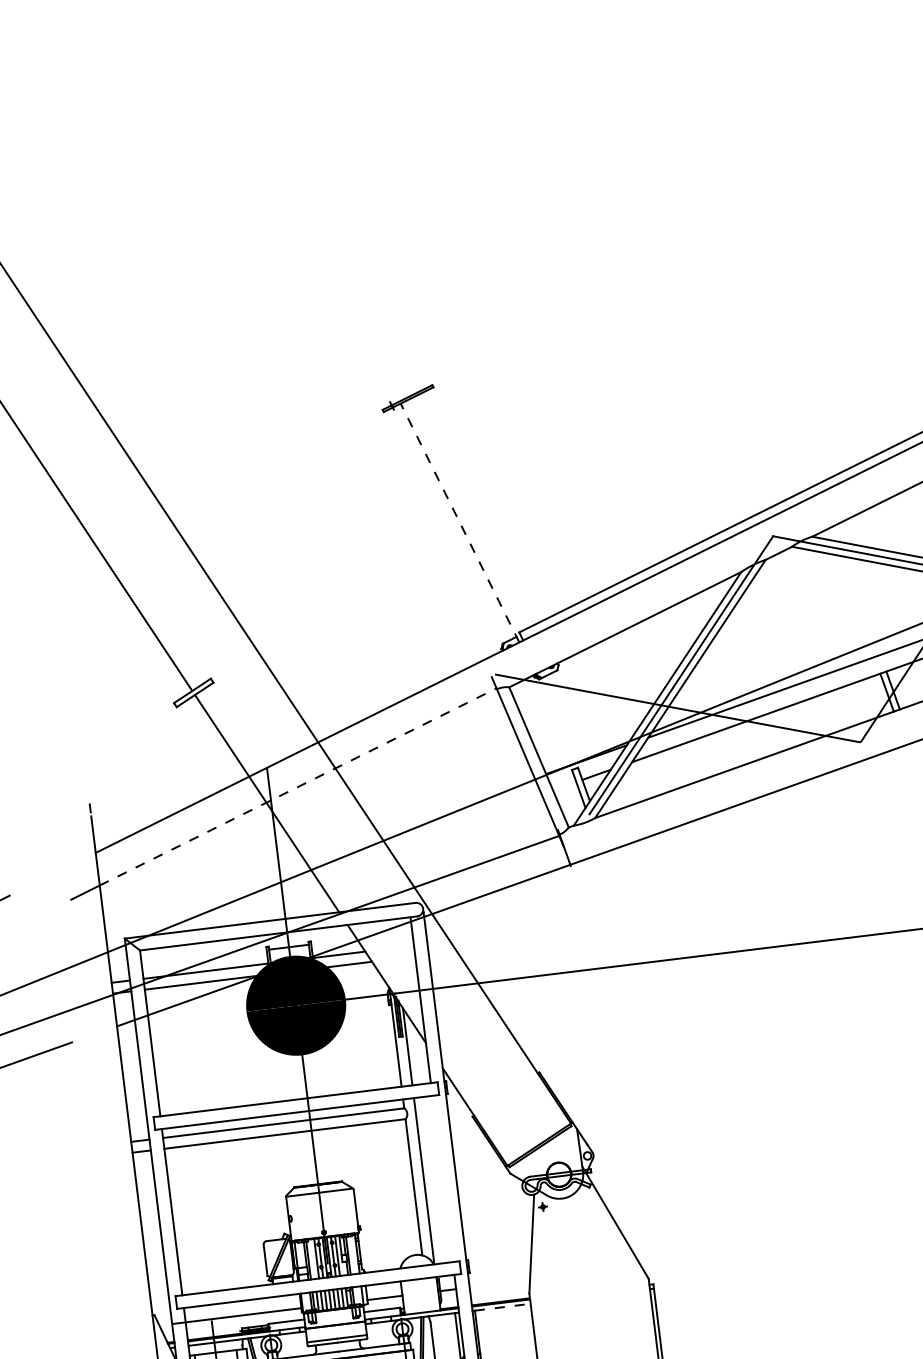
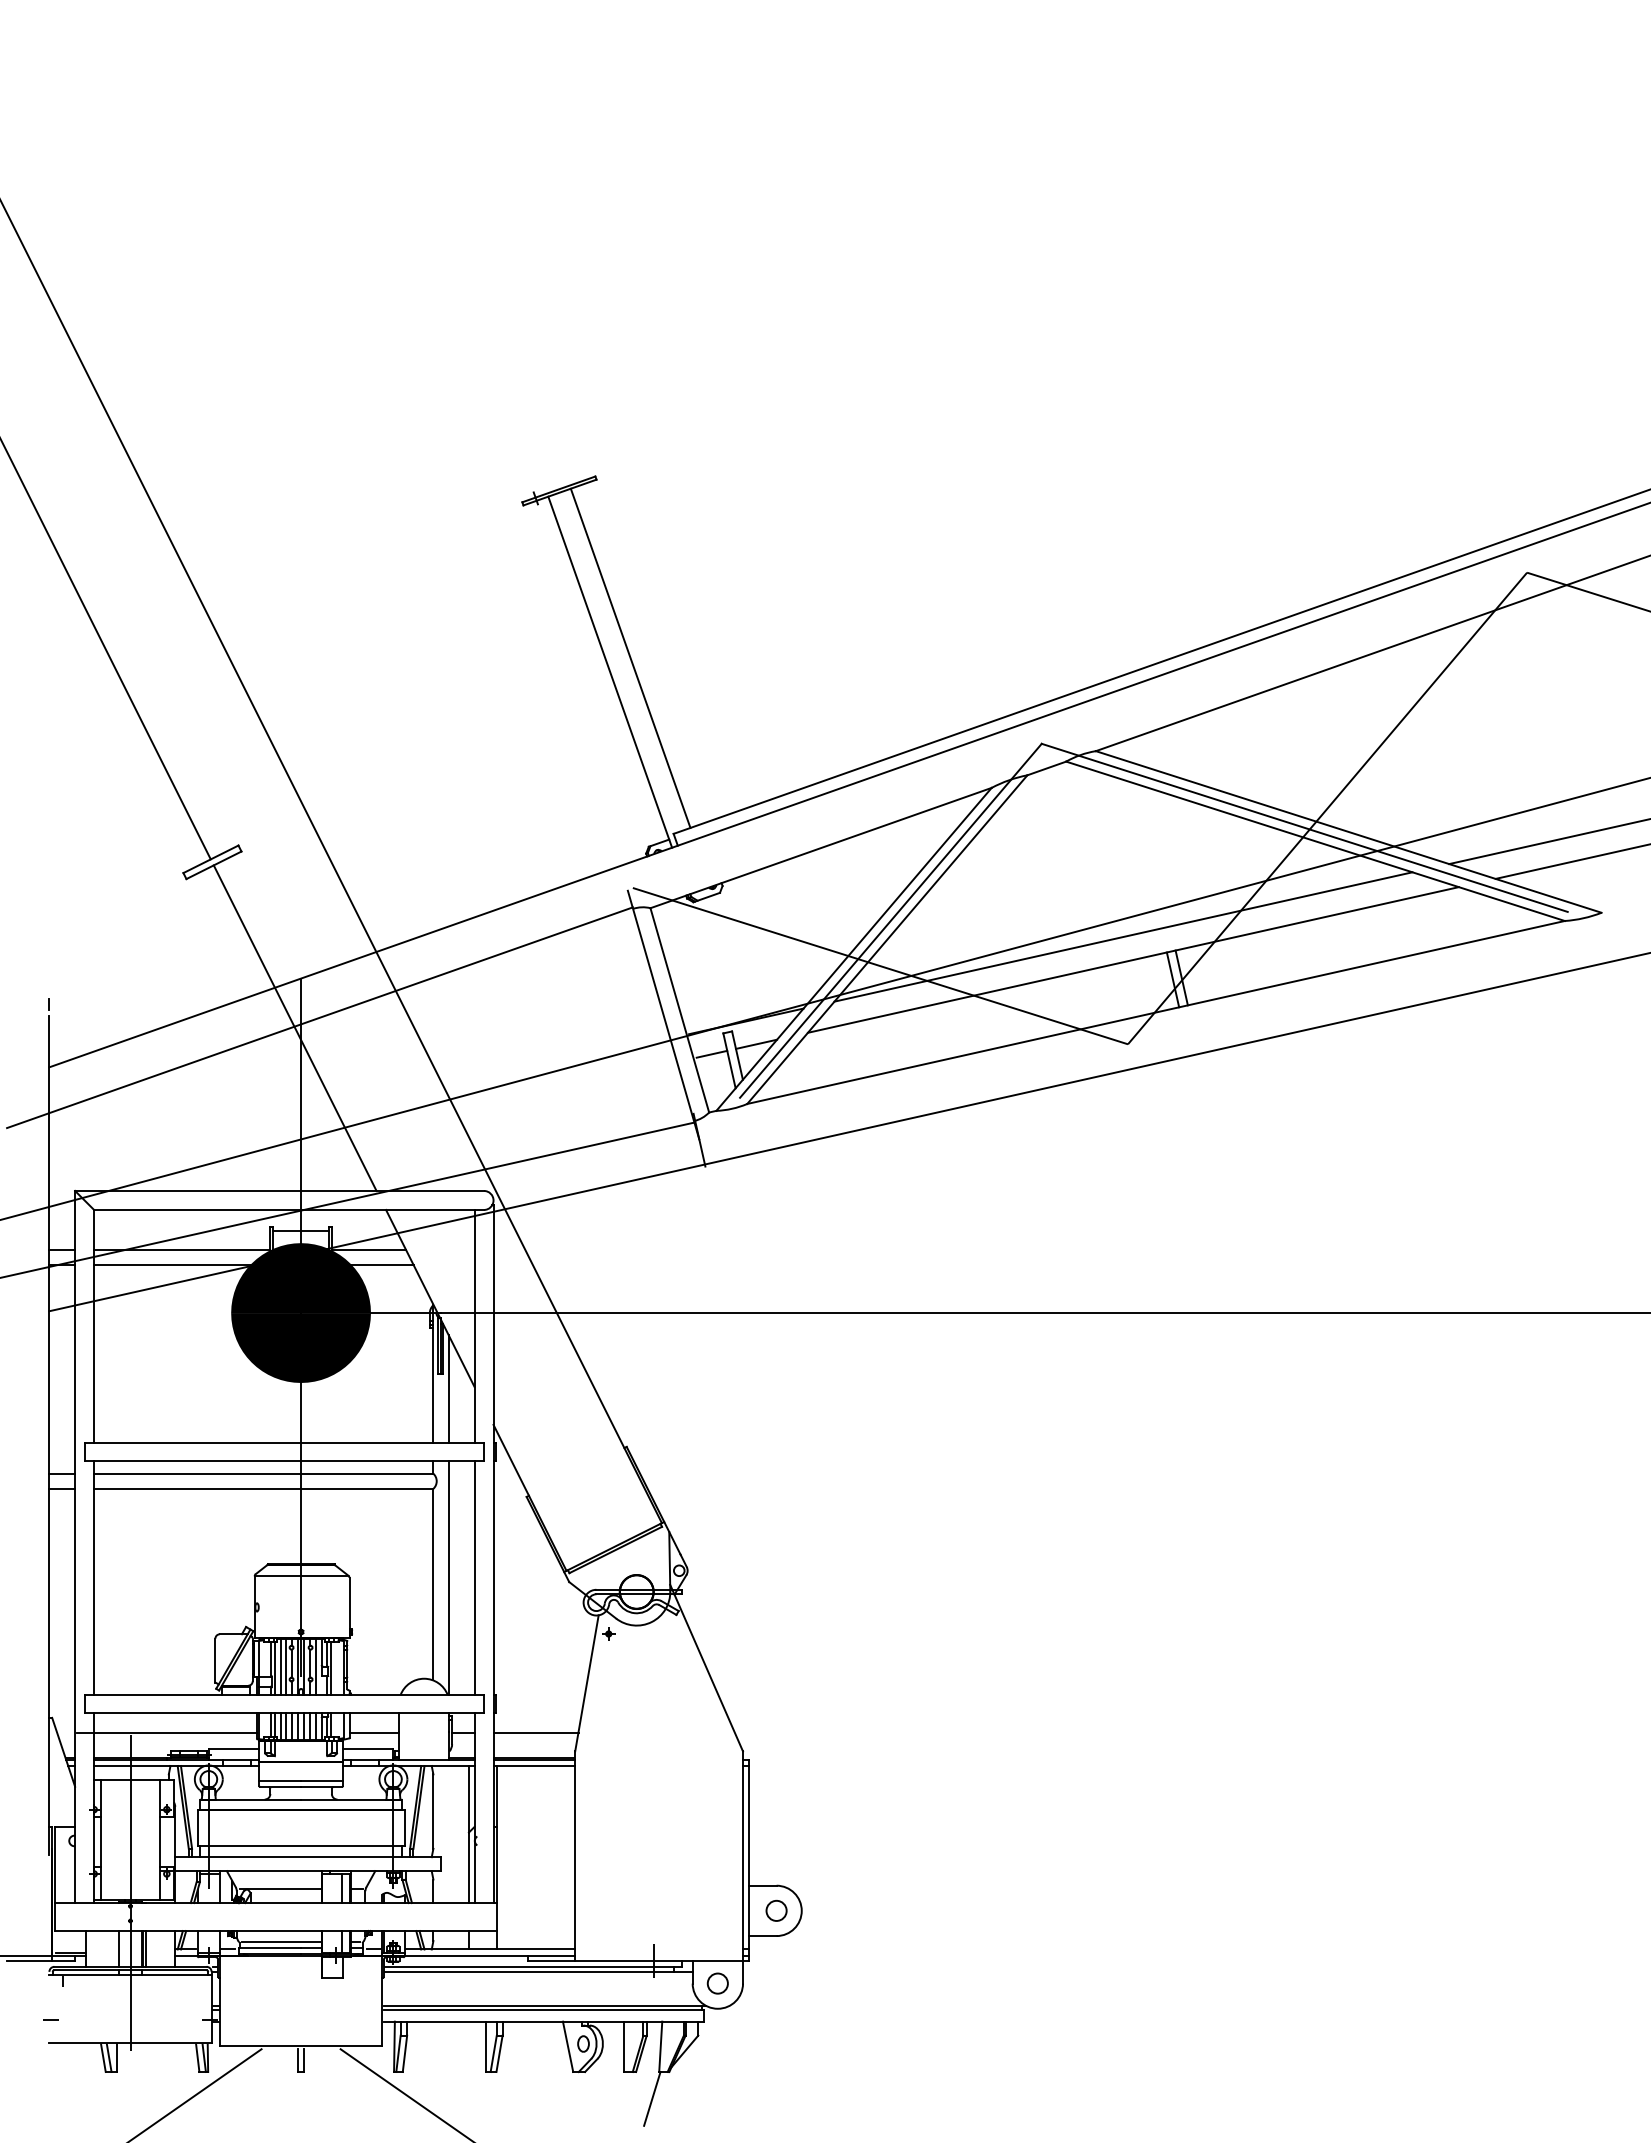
line: (473, 510) -> (630, 657), added
line: (460, 522) -> (610, 671), dashed -> solid
line: (565, 785) -> (711, 1053), added
line: (298, 787) -> (341, 1010), dashed -> solid
line: (442, 1178) -> (474, 1577), added
line: (312, 1258) -> (280, 1666), added
line: (499, 1284) -> (535, 1733), added
line: (503, 1307) -> (536, 1766), dashed -> solid

